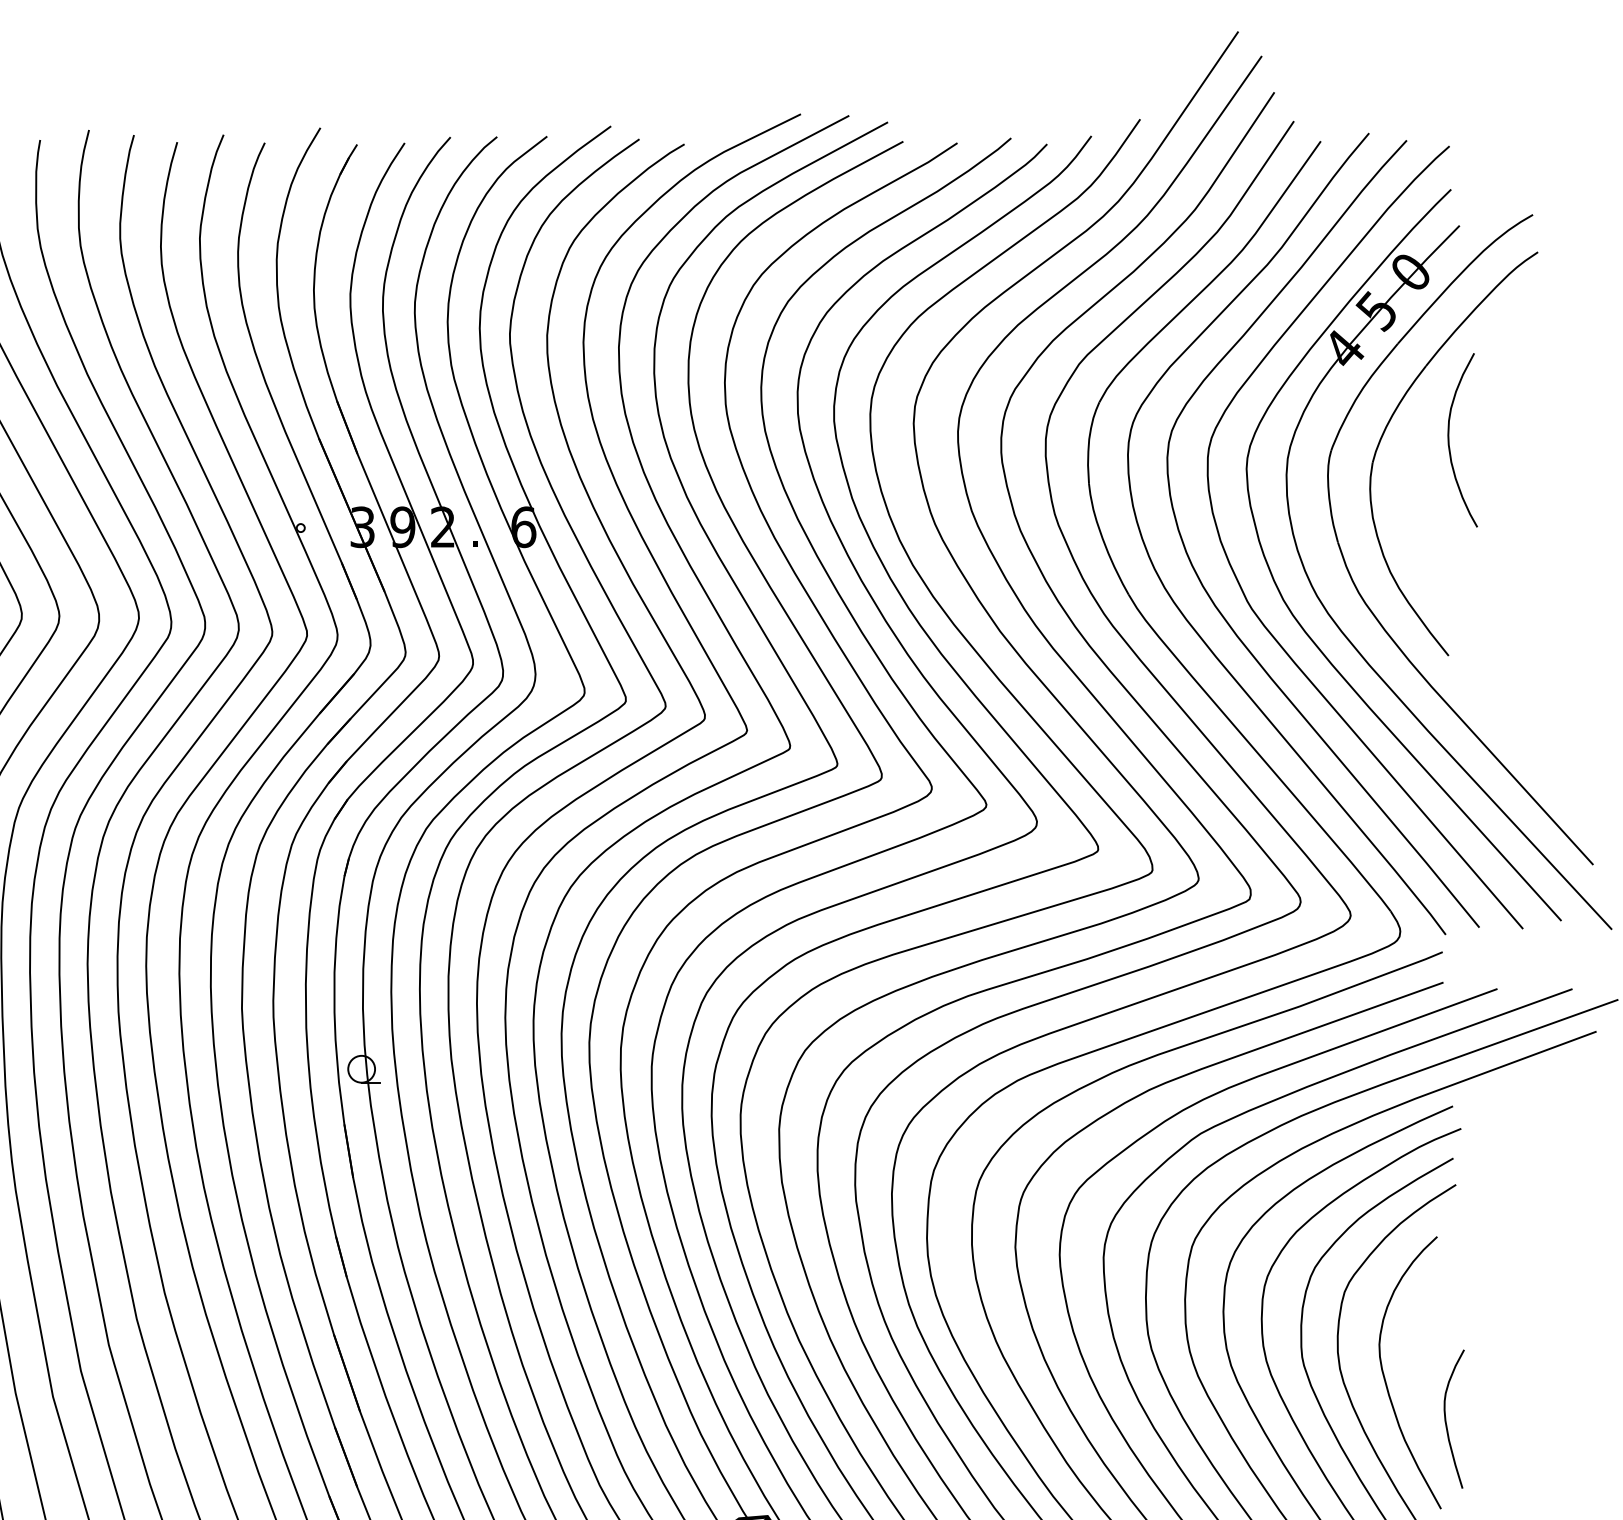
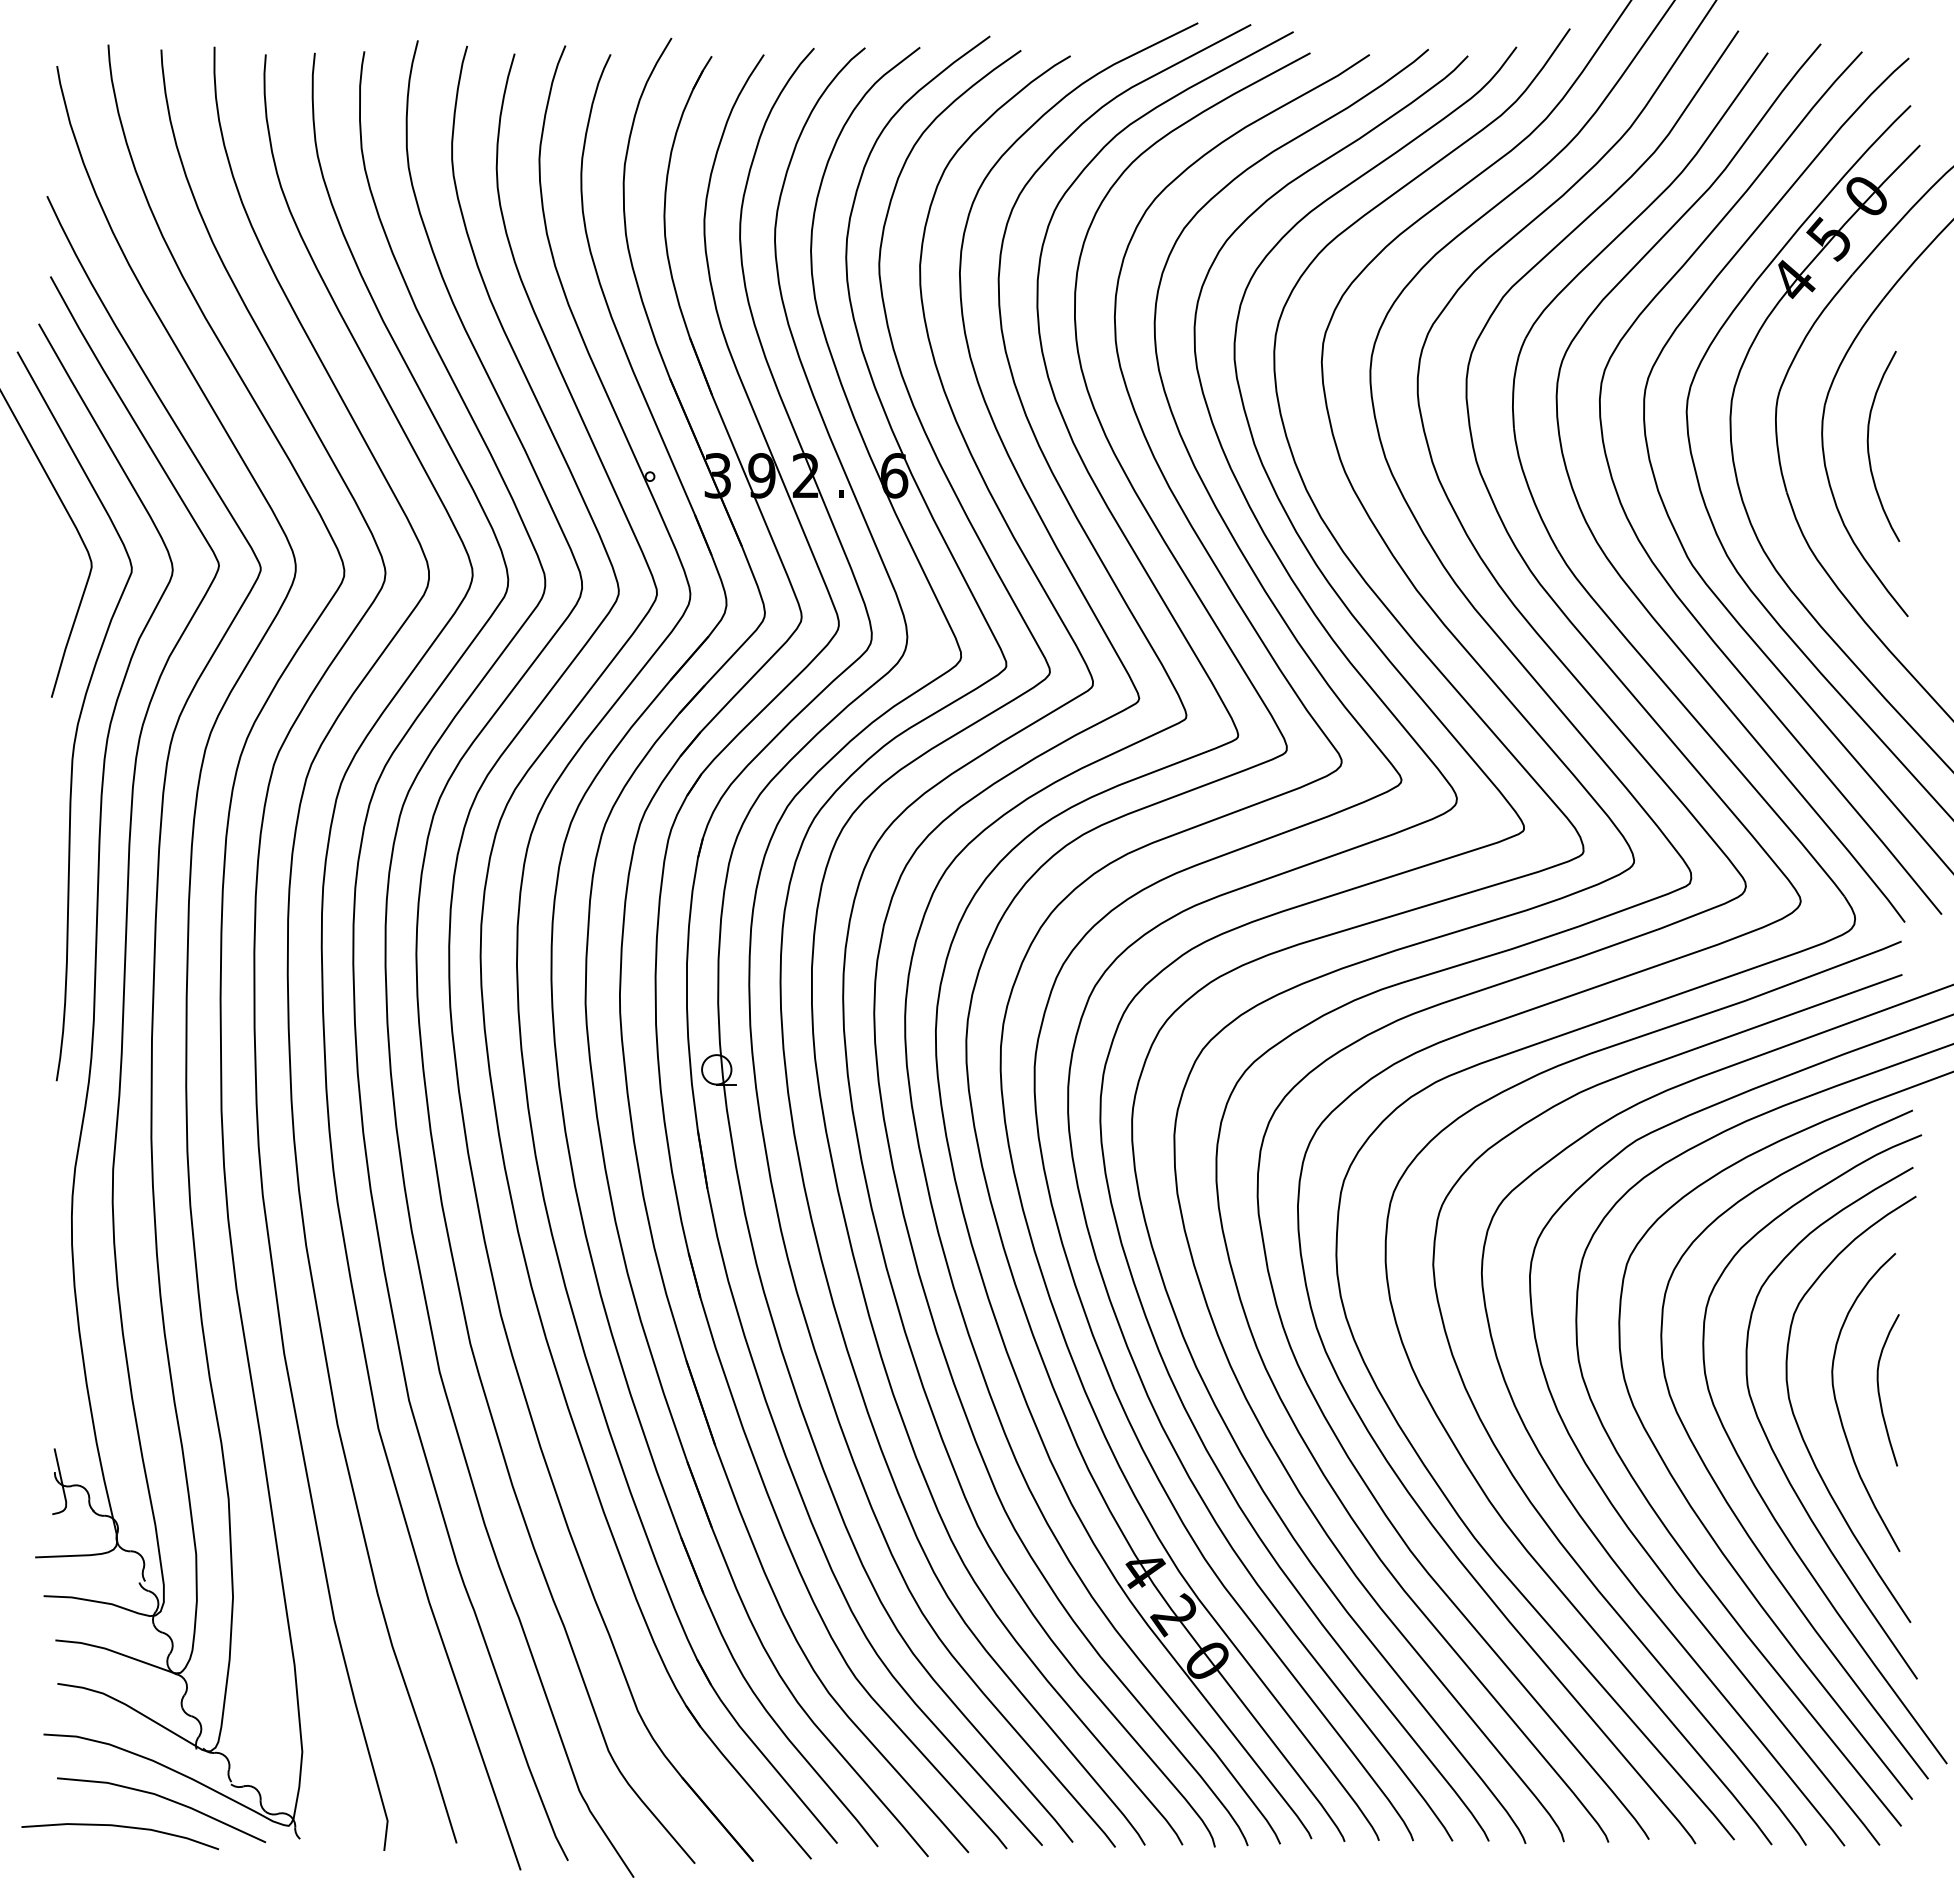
curve: (1449, 443) -> (1869, 450), moved
curve: (1446, 1419) -> (1879, 1390), moved

